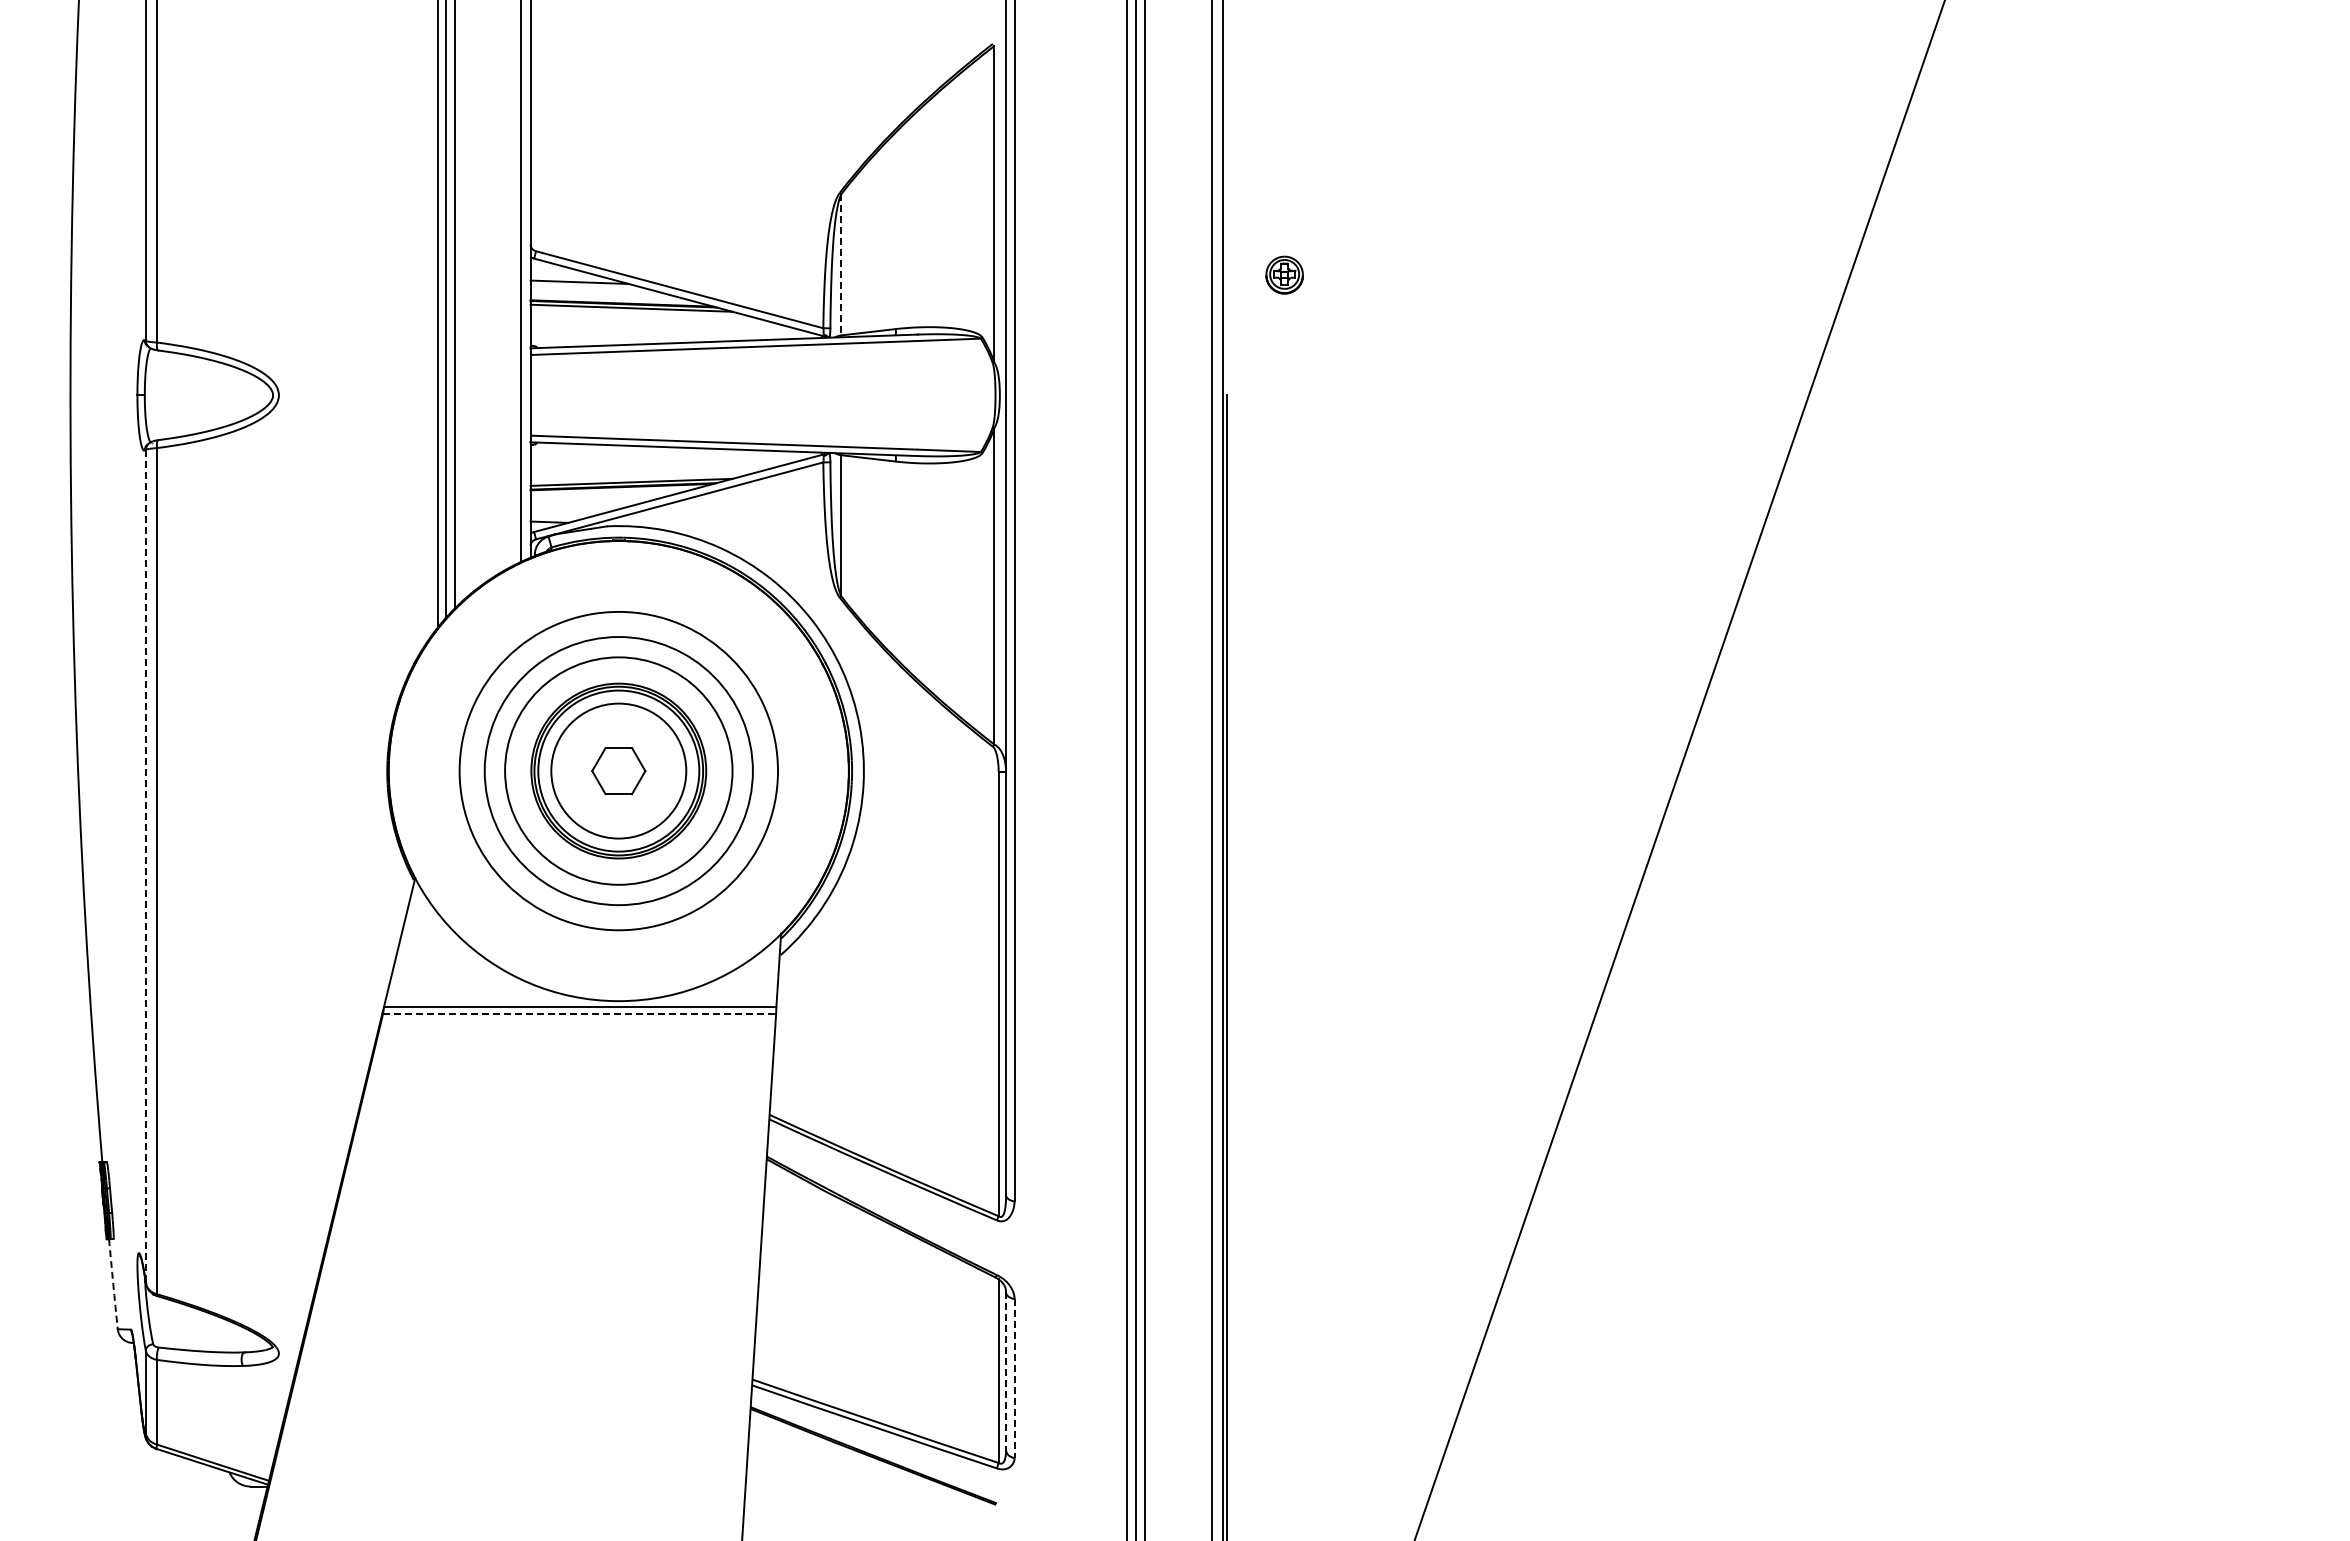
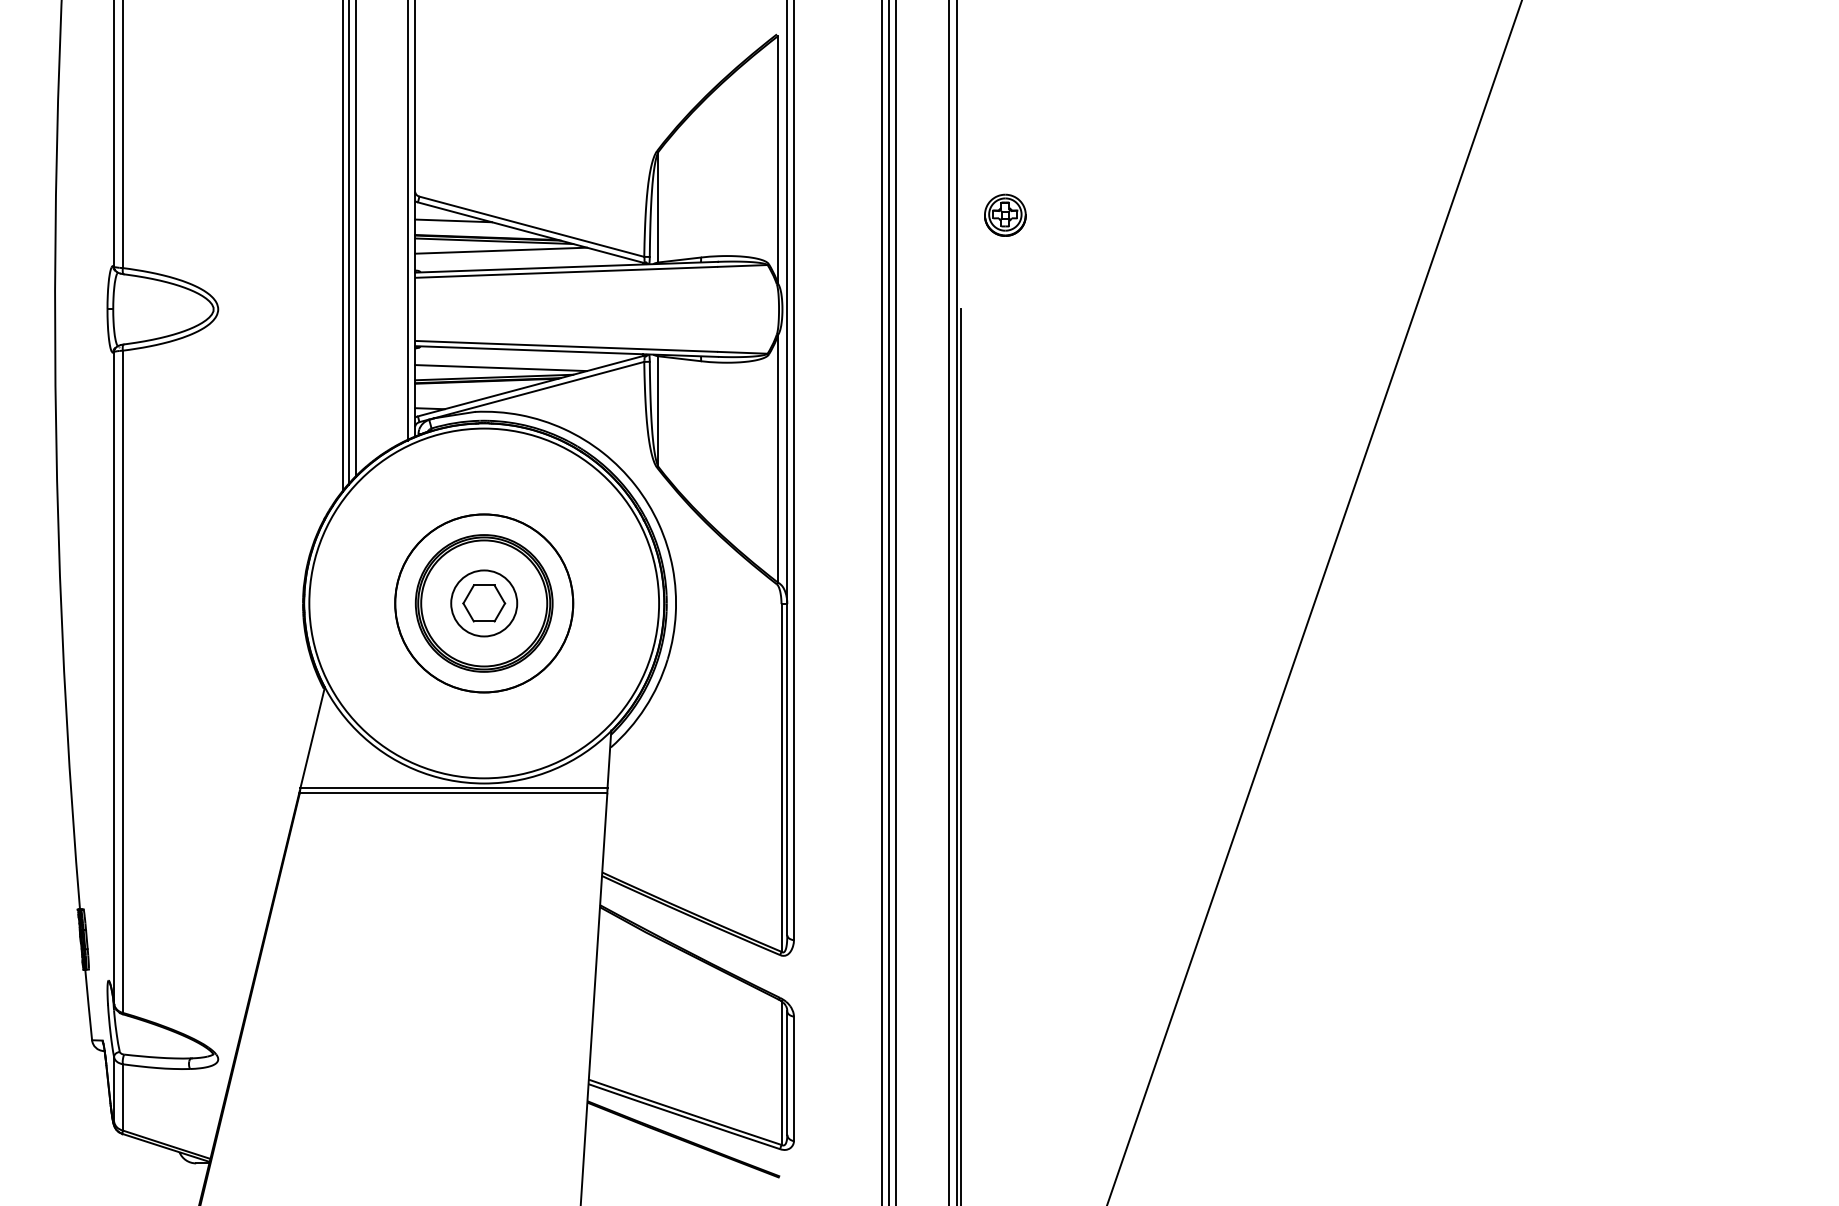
line: (841, 264) -> (658, 207), dashed -> solid
part: (1284, 274) -> (1005, 214), size x1.43
line: (640, 320) -> (501, 250), added
line: (640, 470) -> (501, 368), added
circle: (618, 770) -> (483, 603), size x0.62
circle: (618, 770) -> (483, 603), size x0.71
circle: (618, 770) -> (483, 603), size x1.67
line: (145, 866) -> (113, 678), dashed -> solid
line: (580, 1013) -> (454, 793), dashed -> solid
arc: (113, 1284) -> (88, 1005), dashed -> solid
line: (1006, 1371) -> (787, 1073), dashed -> solid
line: (1014, 1378) -> (793, 1078), dashed -> solid

